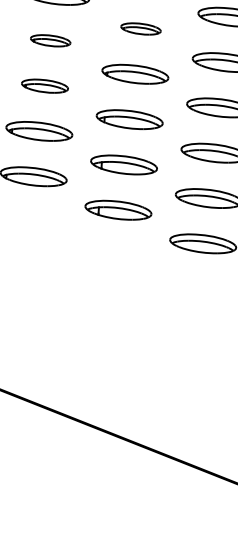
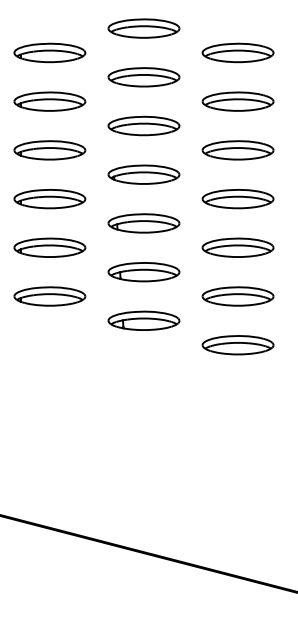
part: (140, 28) -> (143, 125), size x1.67
part: (50, 40) -> (49, 150), size x1.67
part: (44, 86) -> (49, 199), size x1.43

